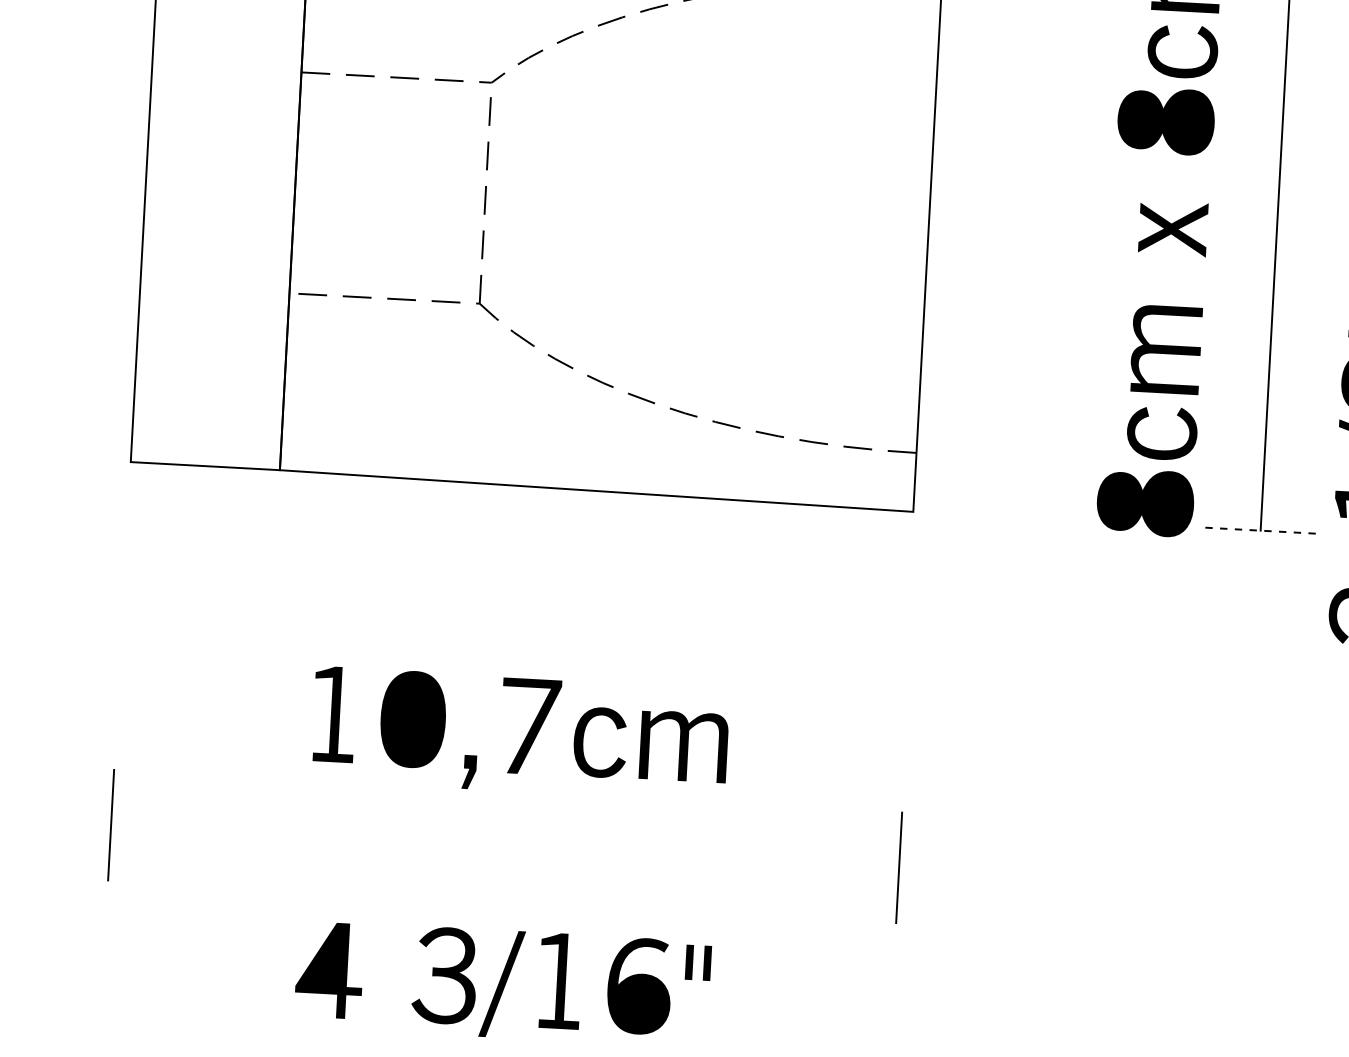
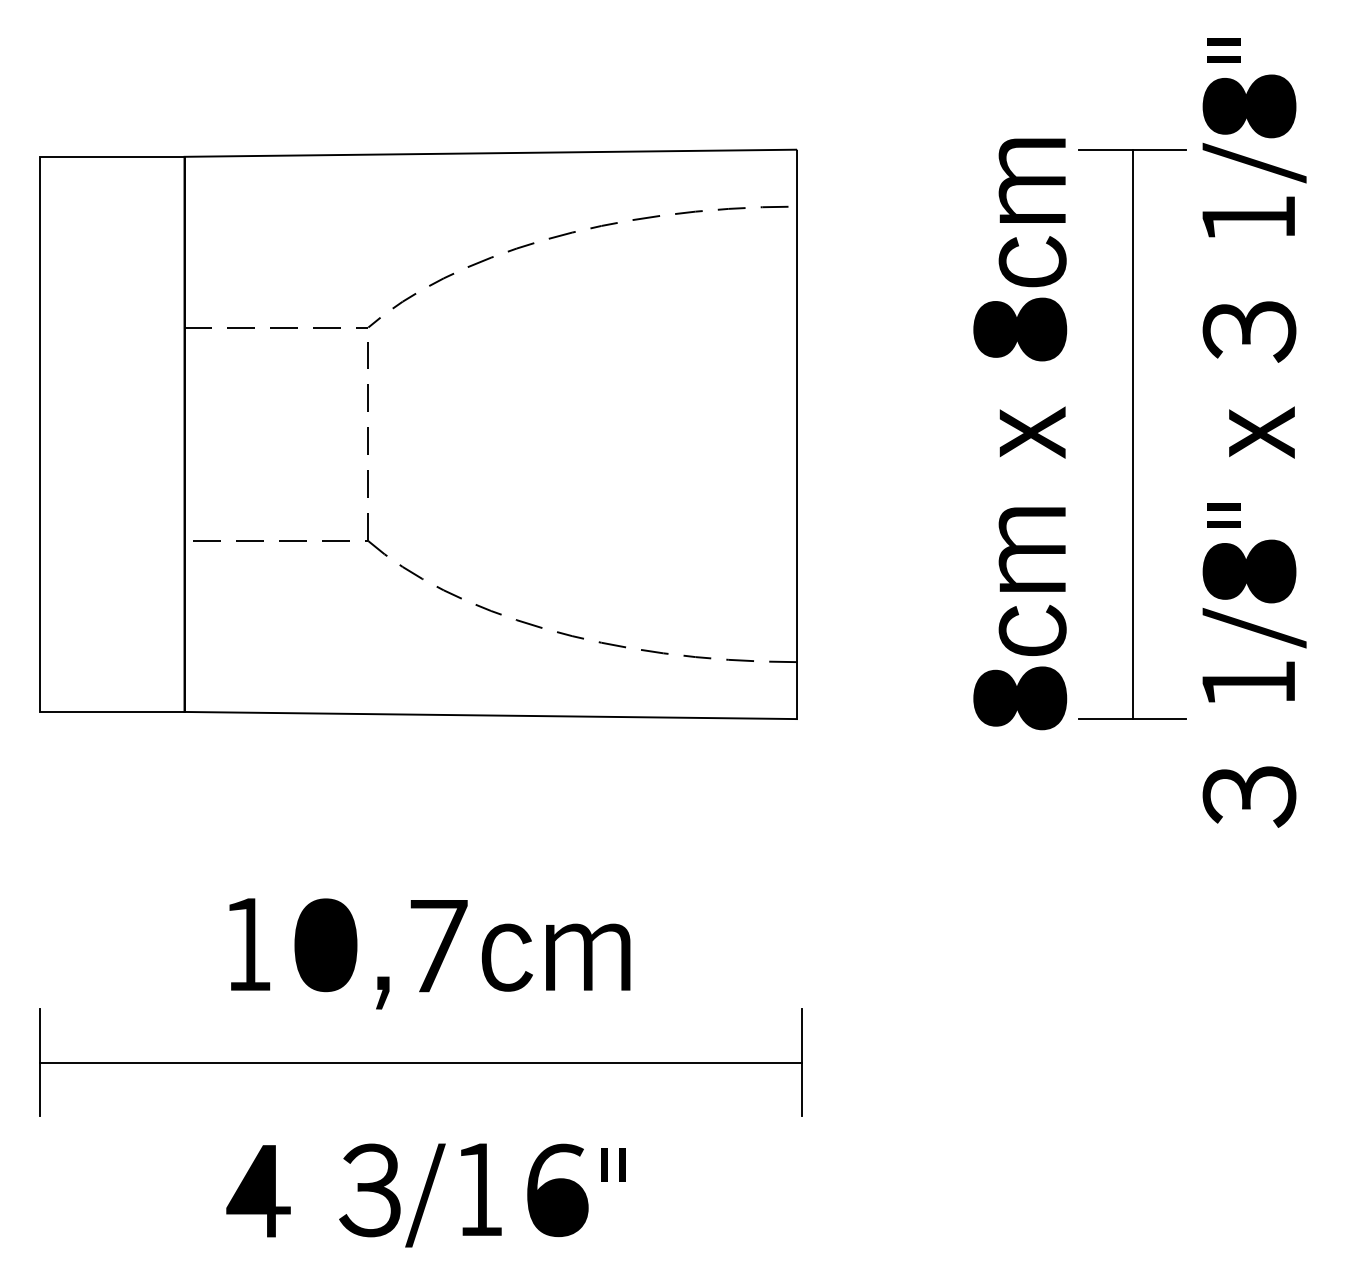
line: (1260, 531) -> (1132, 719), dashed -> solid
line: (504, 846) -> (420, 1062), added

